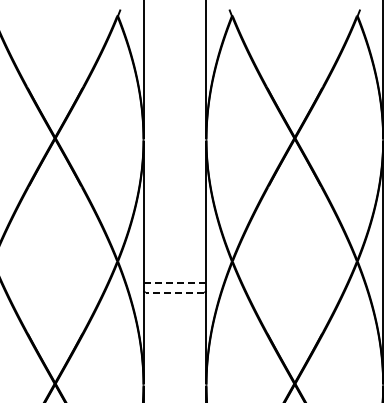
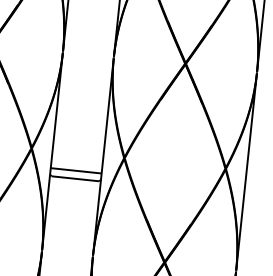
line: (174, 283) -> (75, 171), dashed -> solid
line: (174, 292) -> (75, 178), dashed -> solid

